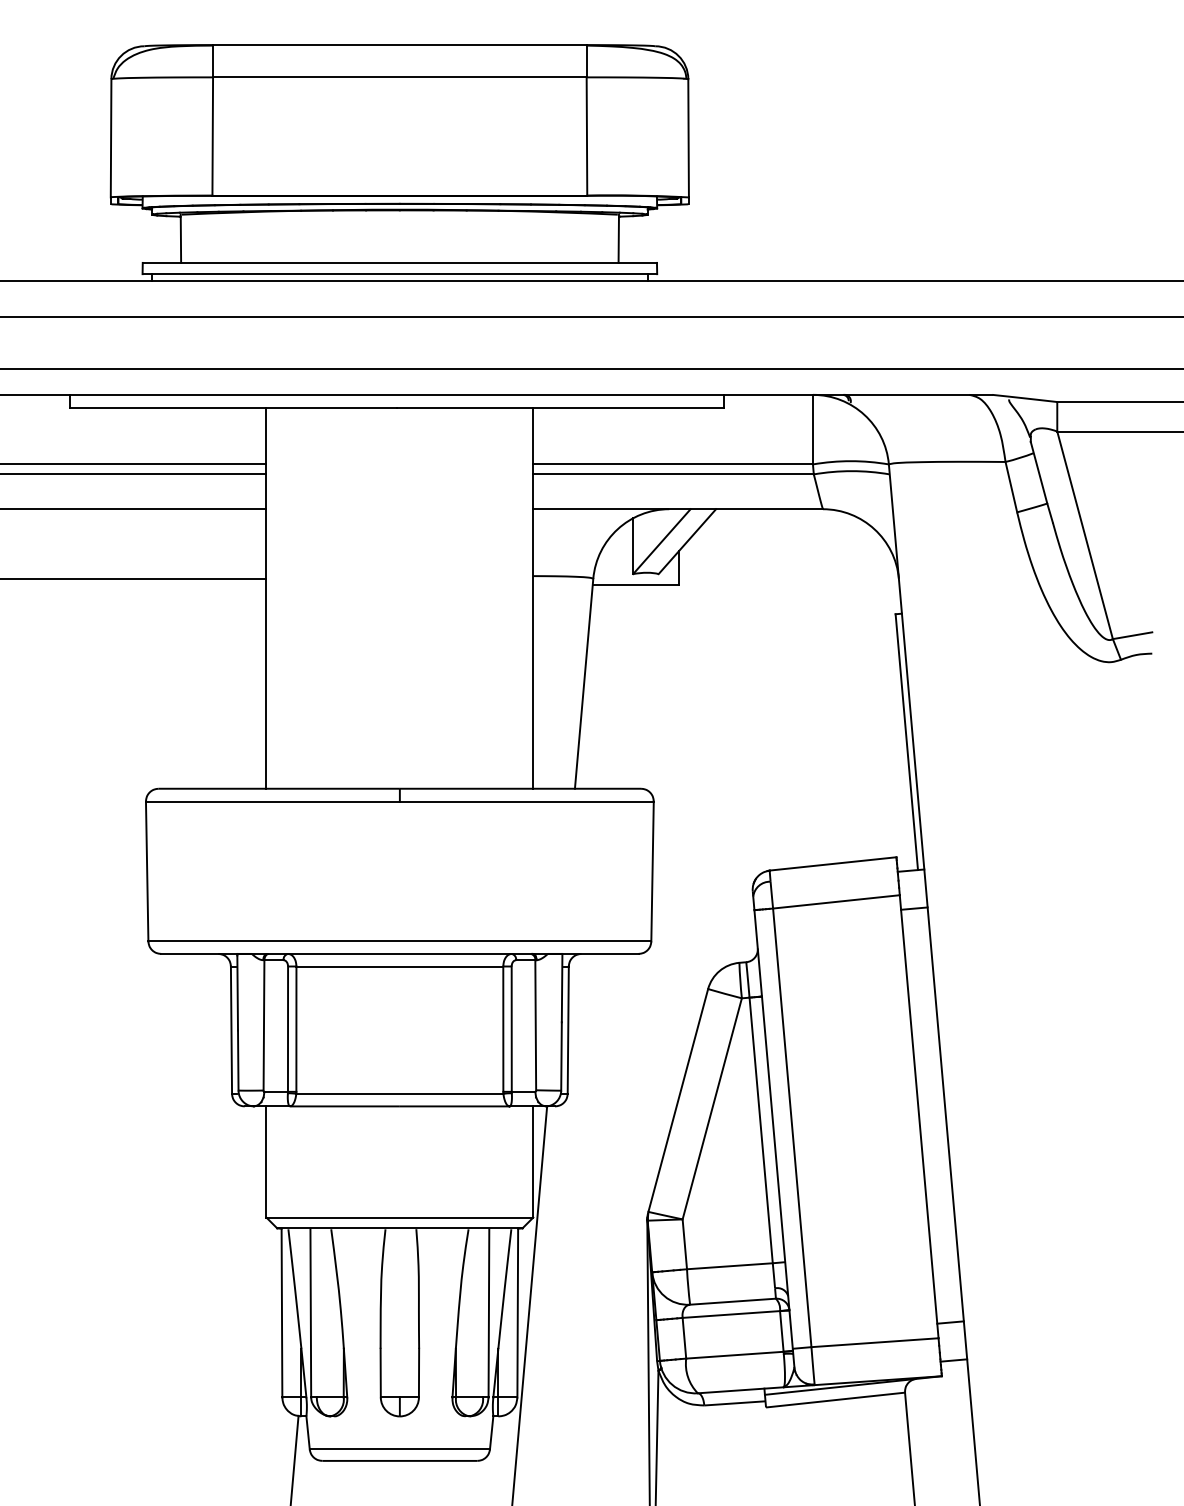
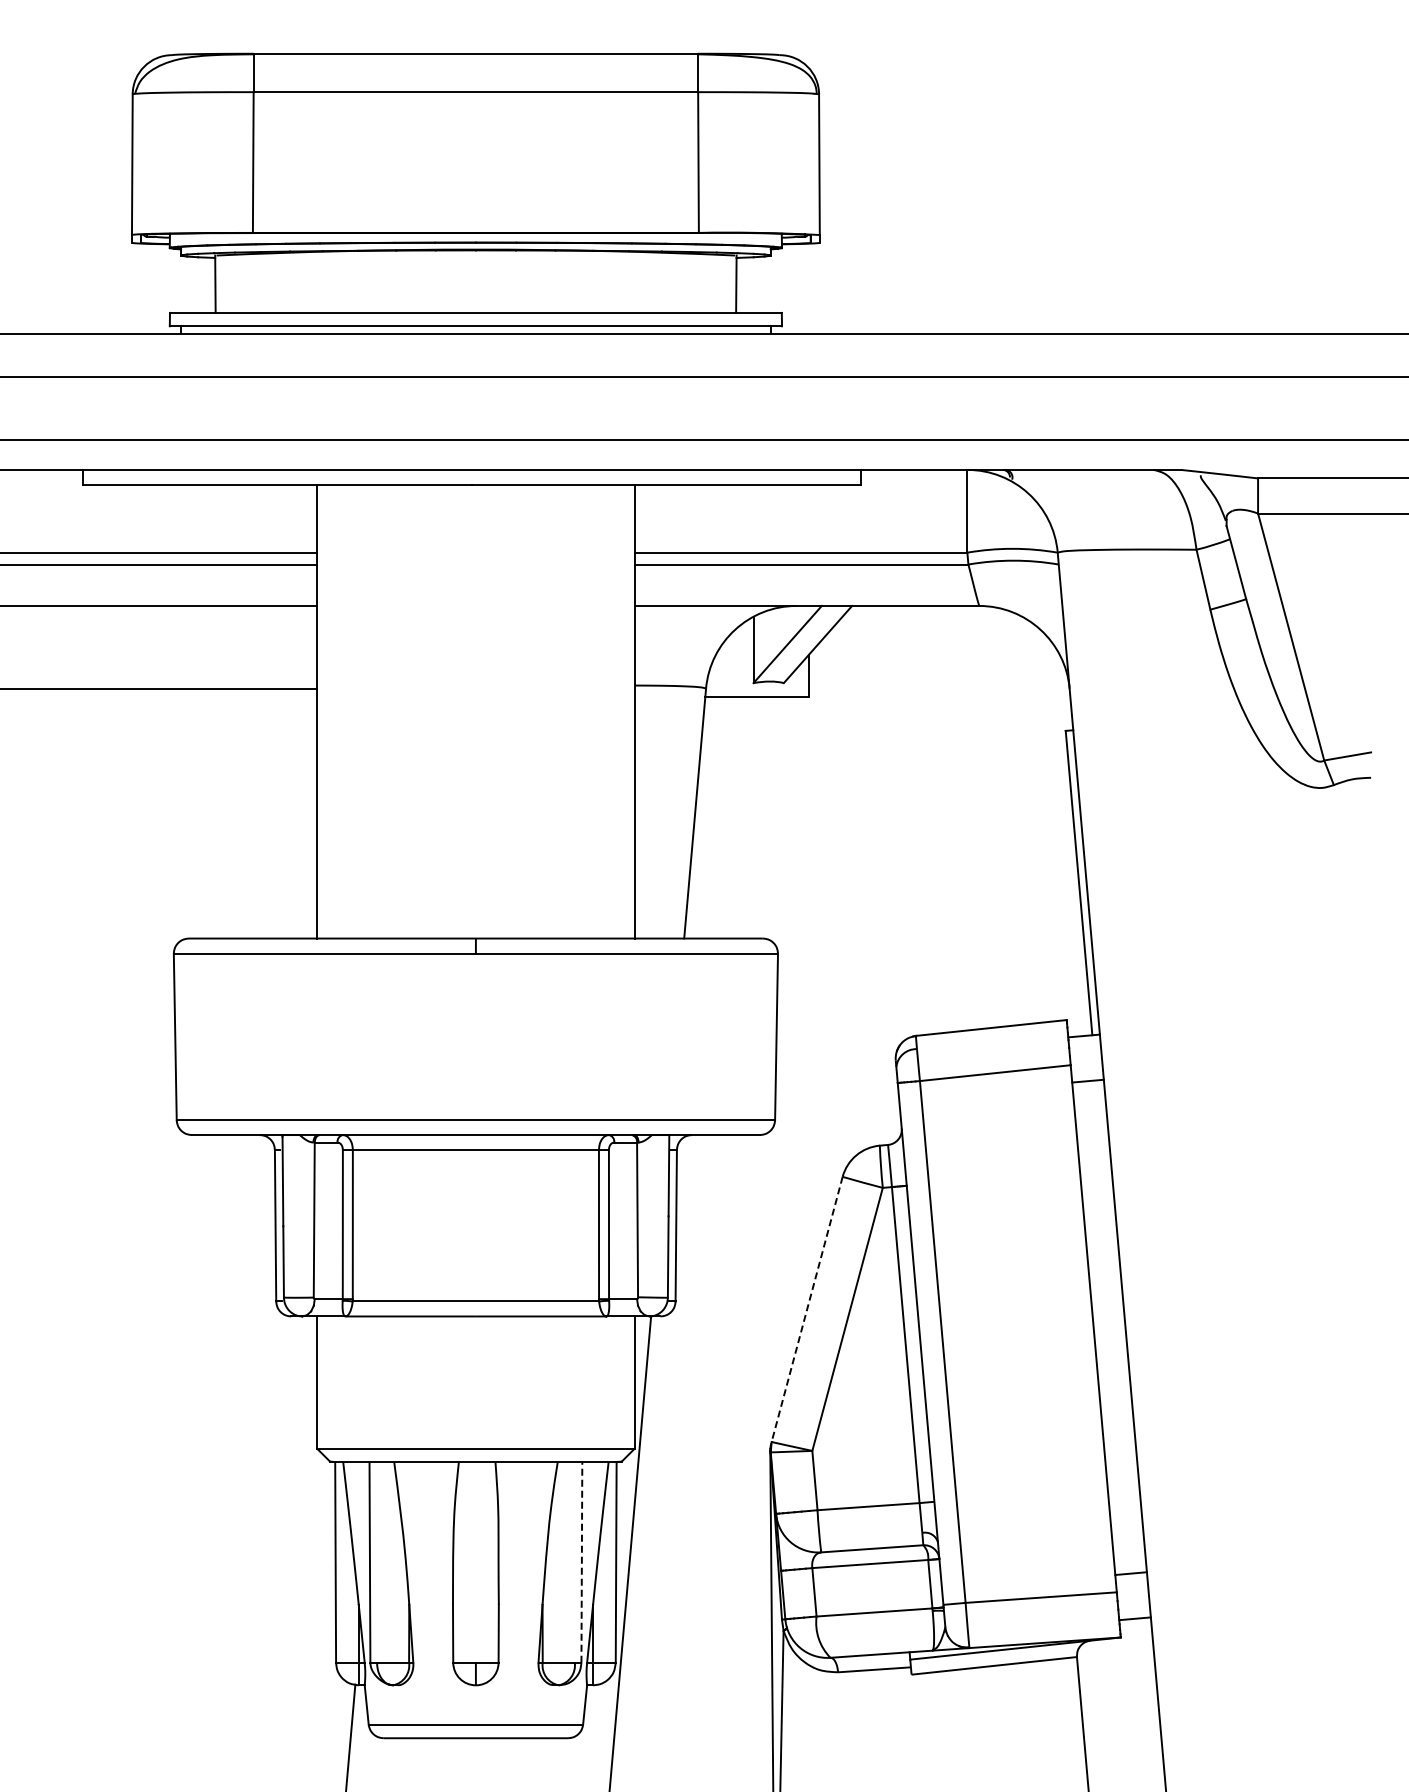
line: (678, 1100) -> (807, 1309), solid -> dashed
line: (488, 1313) -> (581, 1562), solid -> dashed

